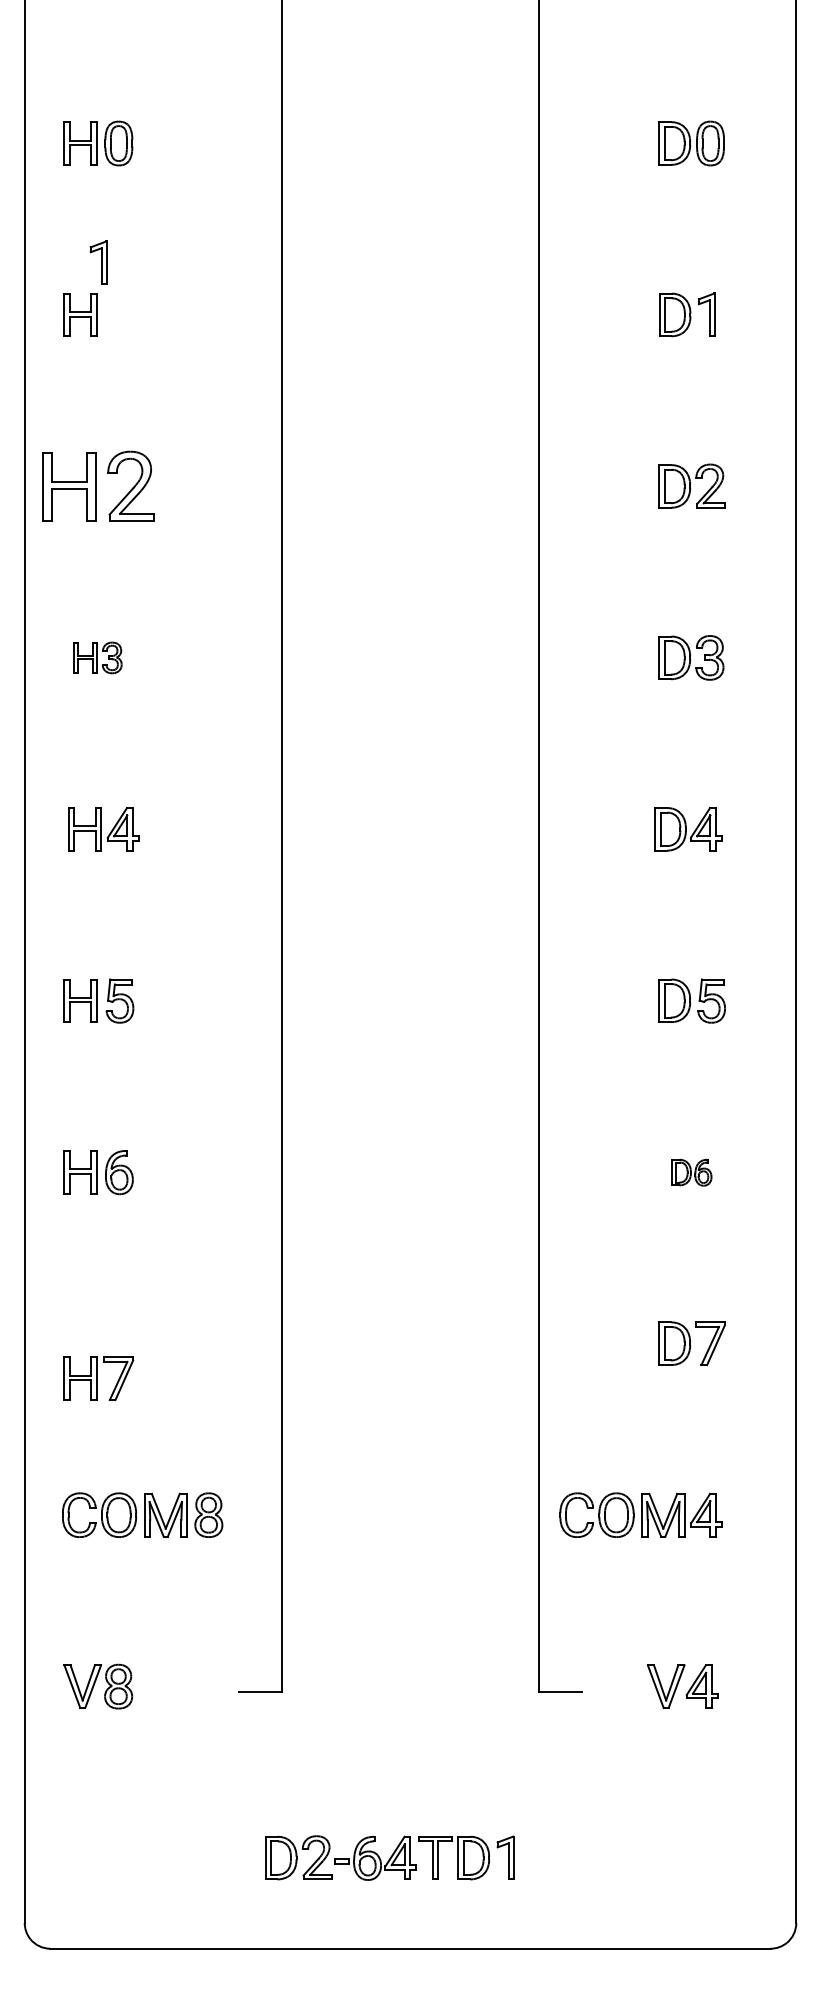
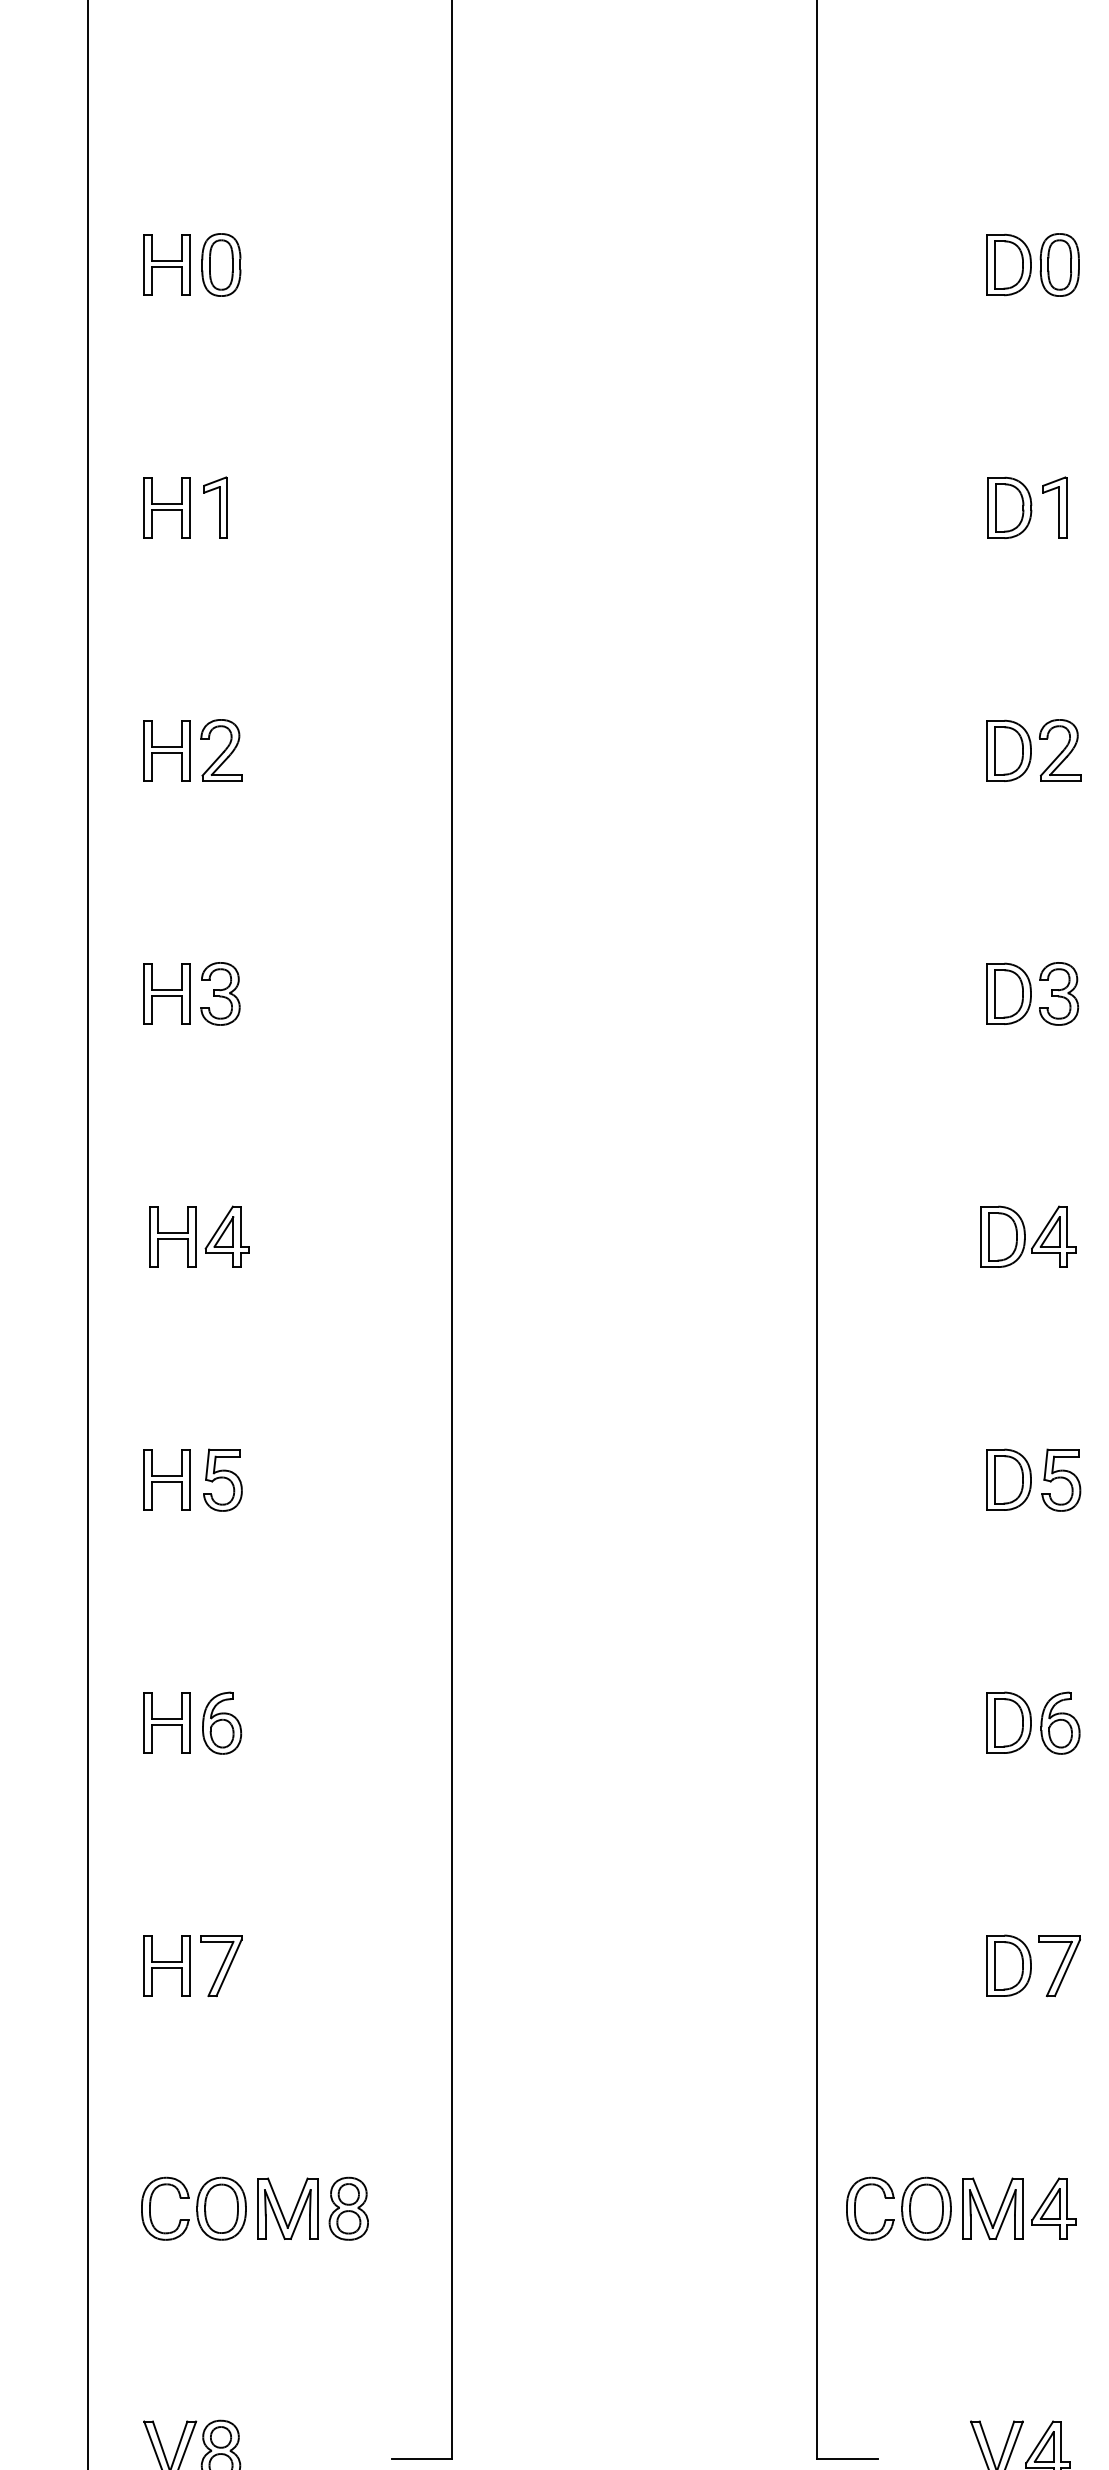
part: (98, 262) -> (215, 507), moved
part: (98, 485) -> (192, 749), size x0.62
part: (97, 657) -> (191, 993), size x1.43
part: (691, 1172) -> (1032, 1723), size x1.67
part: (98, 1378) -> (192, 1965), moved

